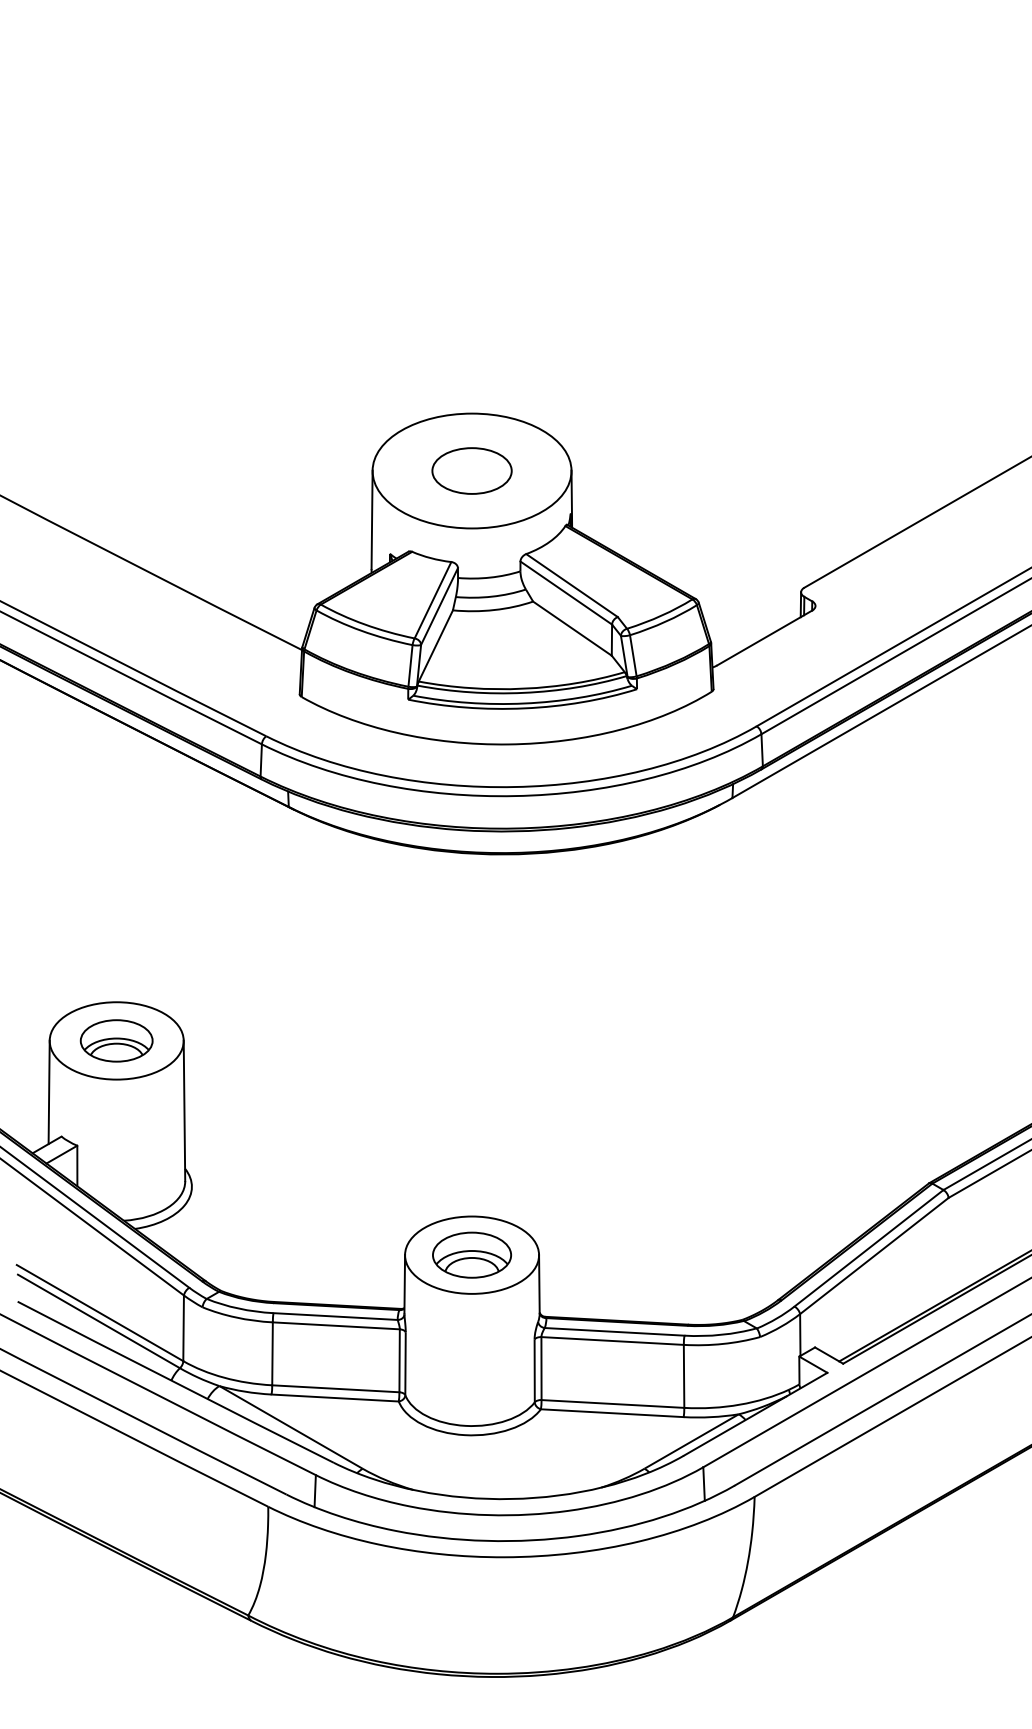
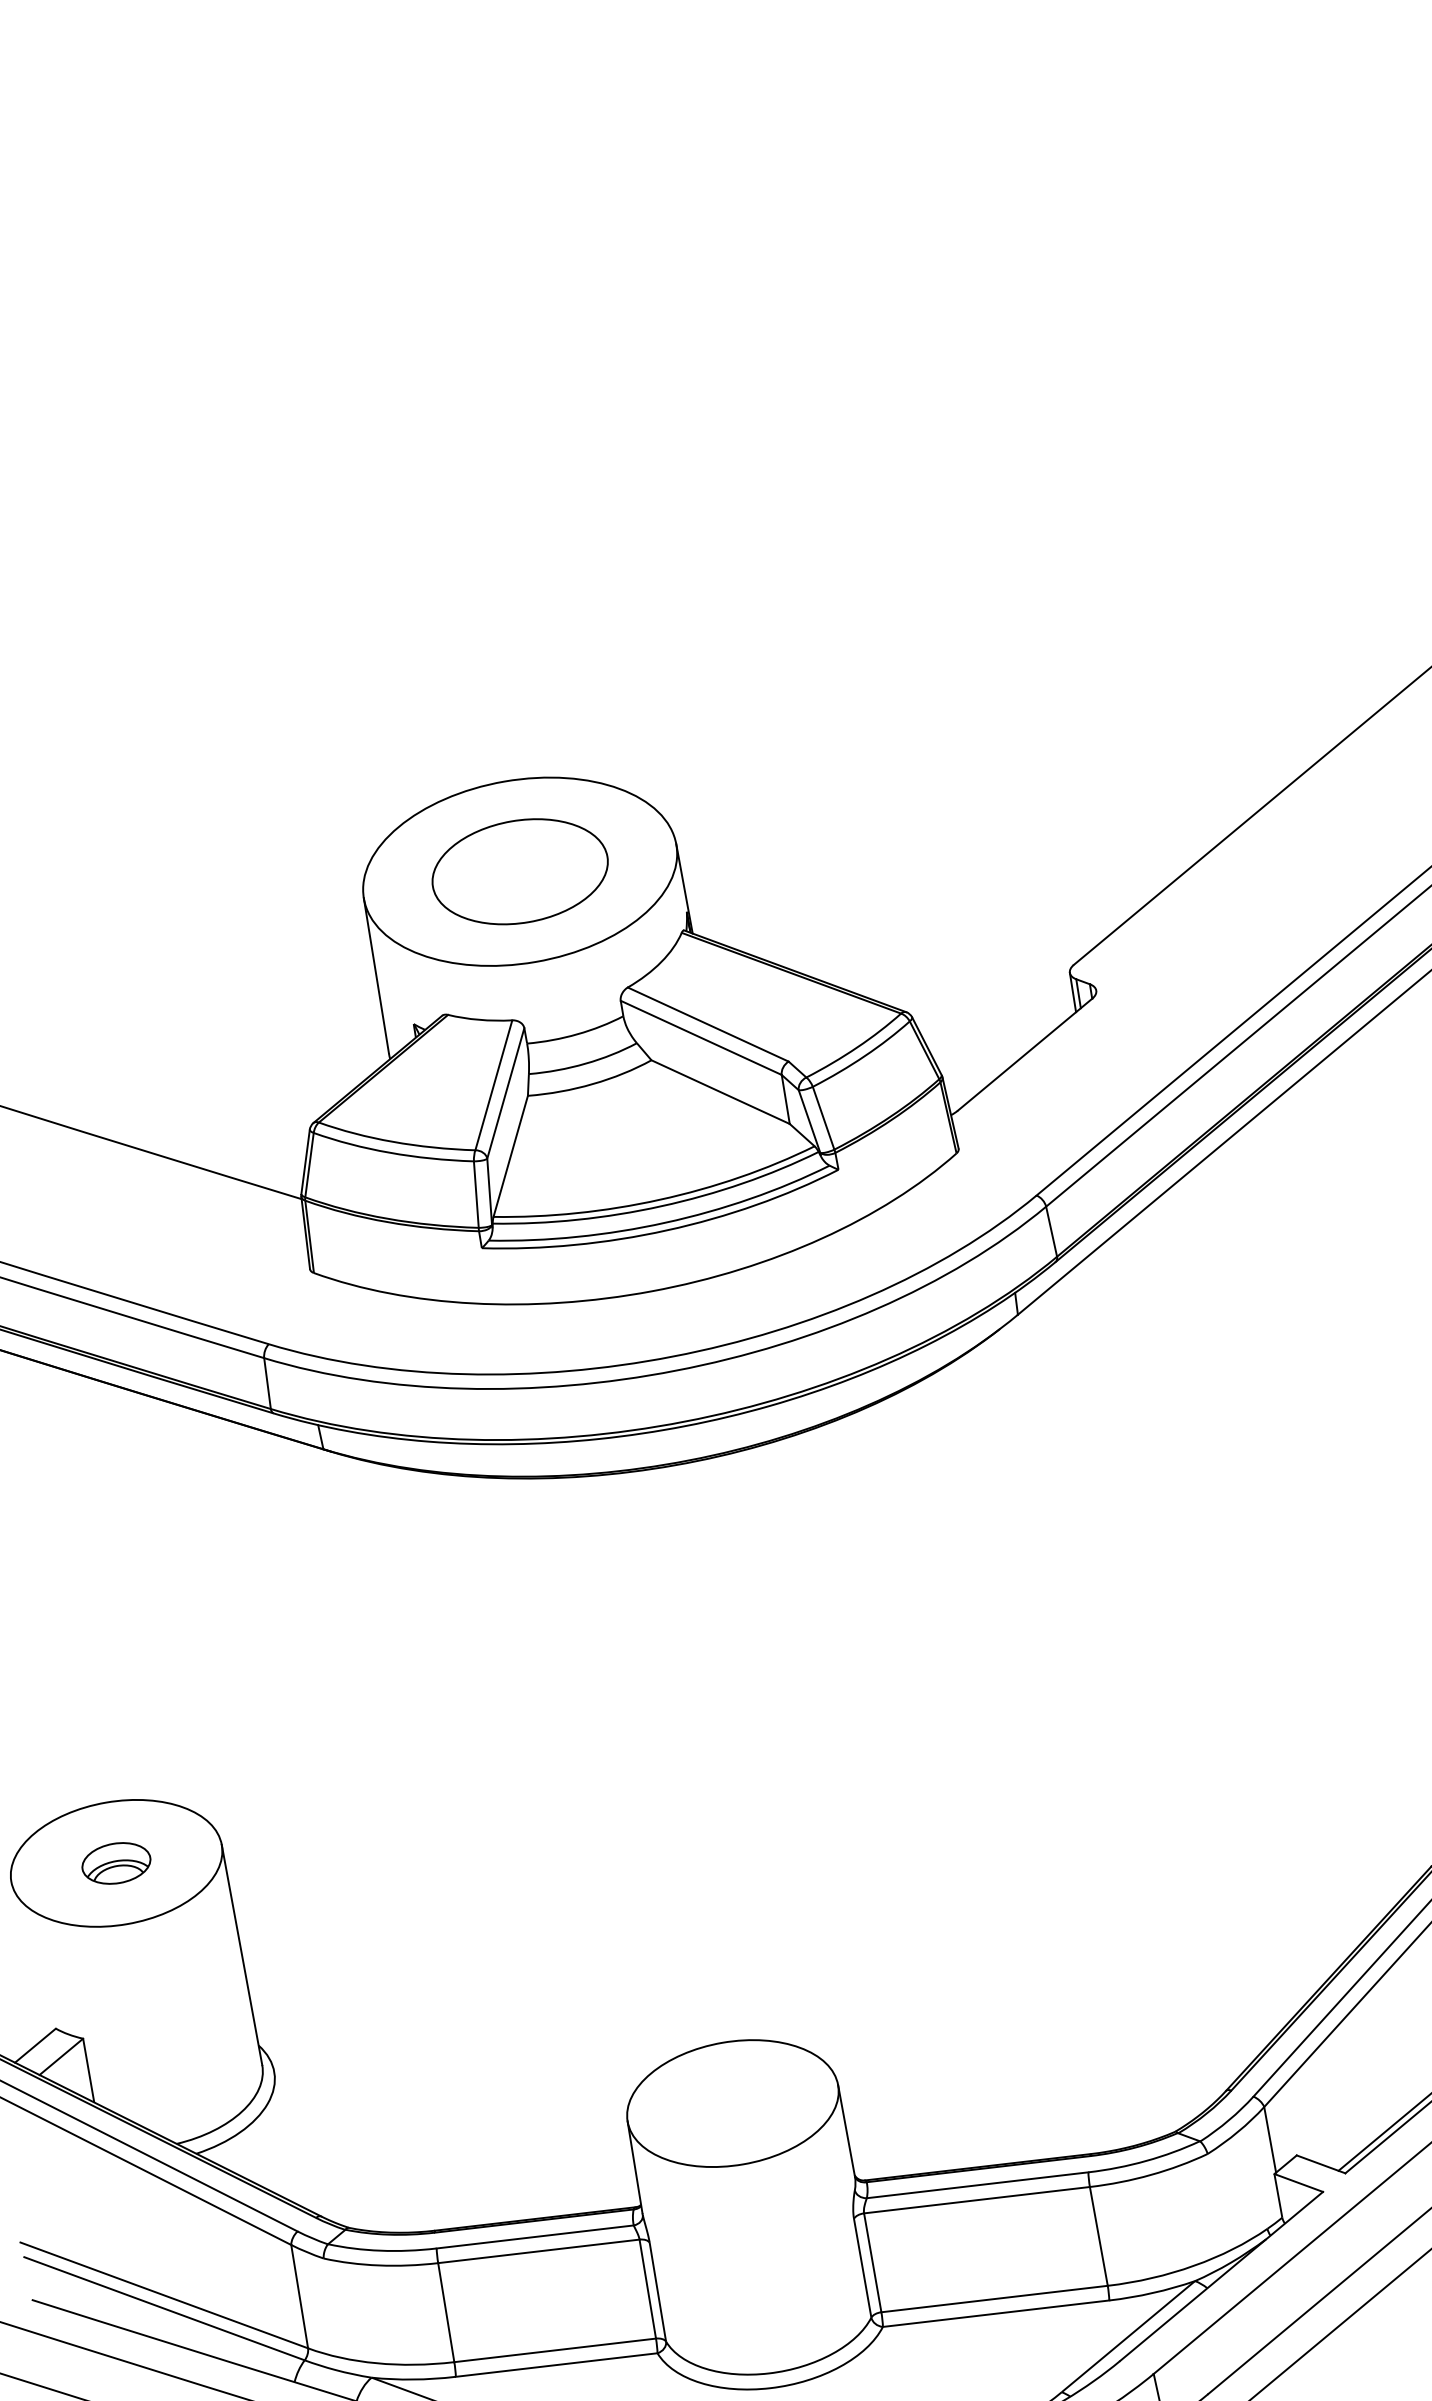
part: (471, 470) -> (519, 871), size x1.4
part: (116, 1040) -> (116, 1862), size x0.6
line: (48, 1092) -> (23, 1962), removed
part: (471, 1254) -> (731, 2102), removed

